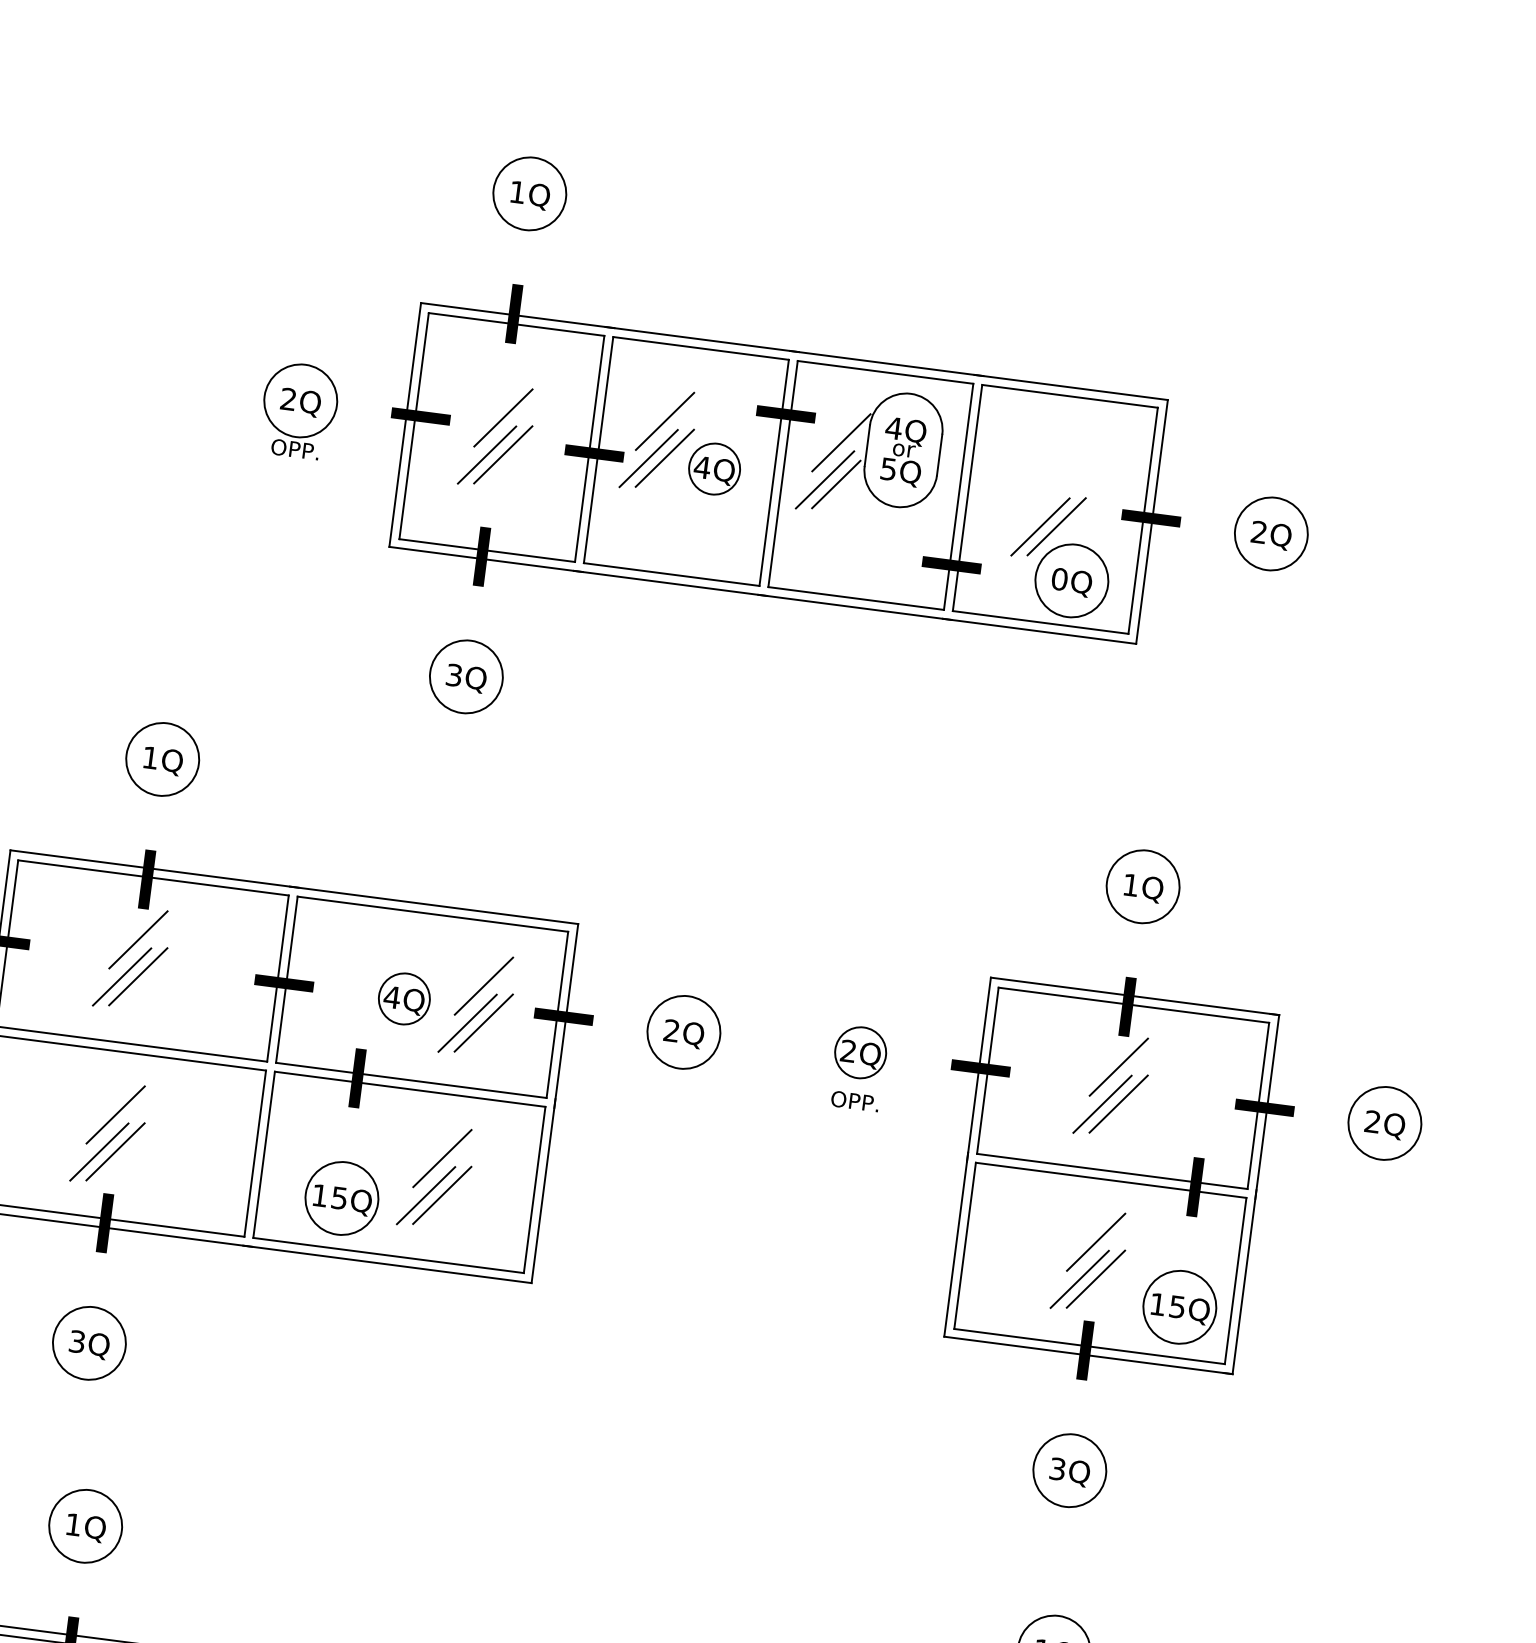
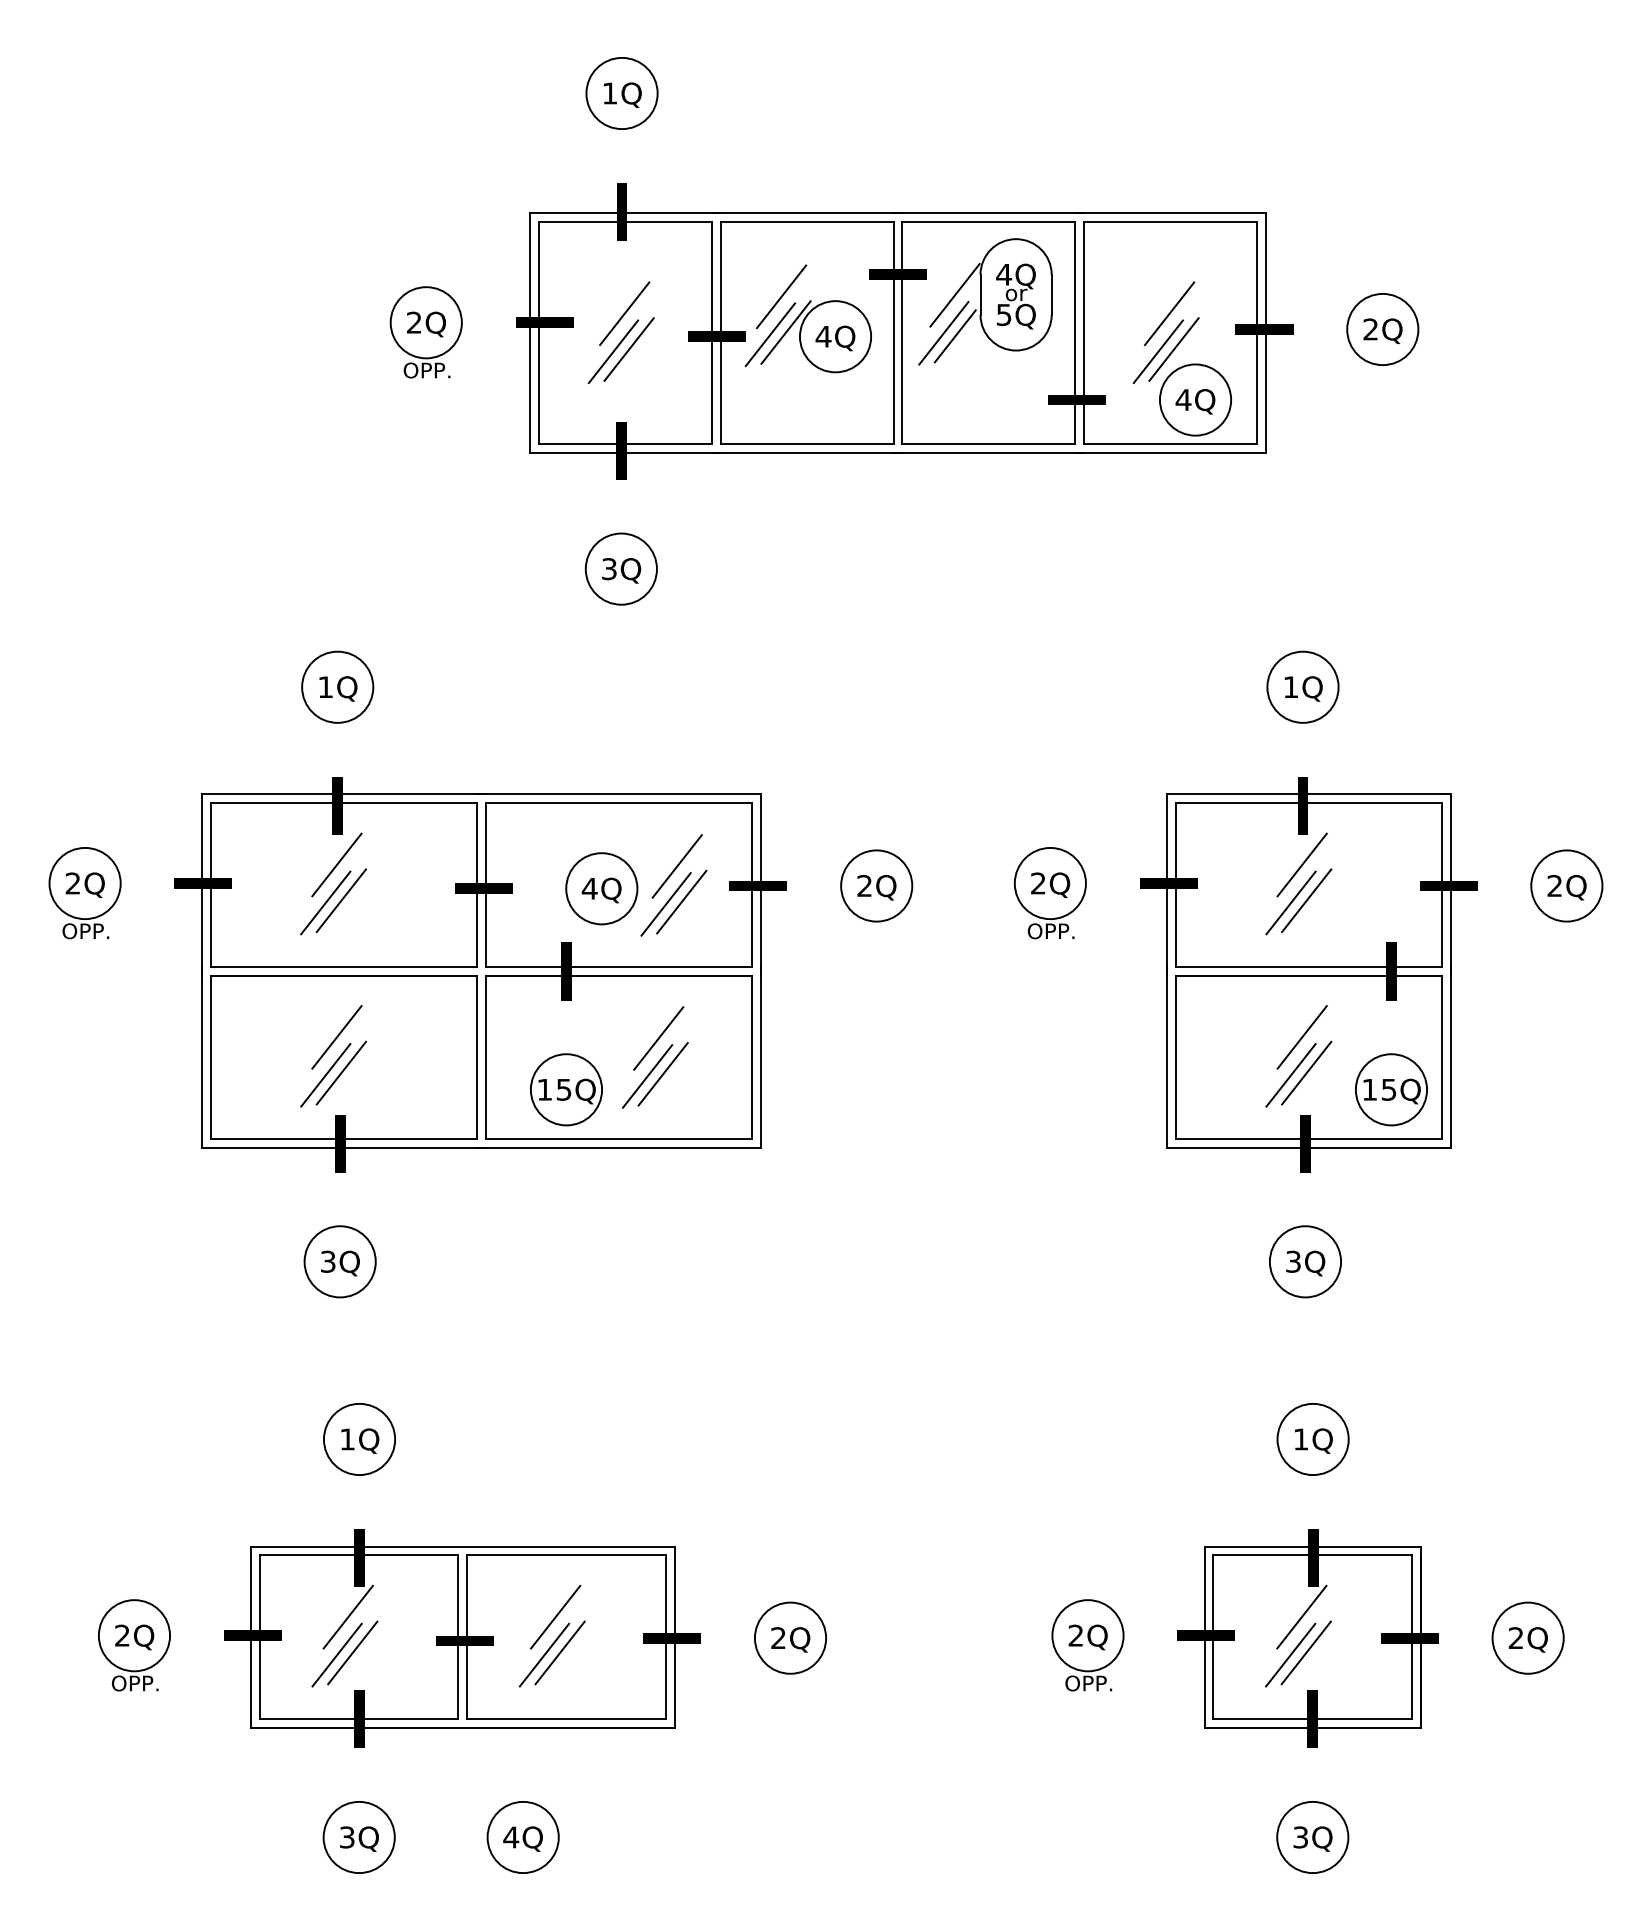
circle: (714, 468) -> (835, 336), size x1.43
line: (1056, 489) -> (1169, 313), added
text: (1059, 579) -> (1183, 400), 0Q -> 4Q
circle: (404, 998) -> (601, 888), size x1.43
circle: (859, 1052) -> (1049, 883), size x1.43

